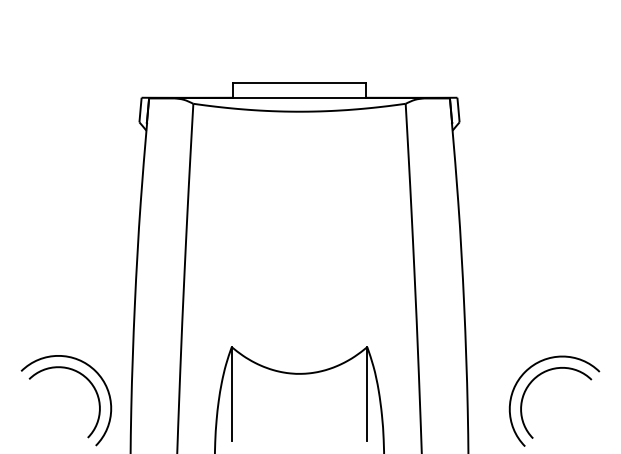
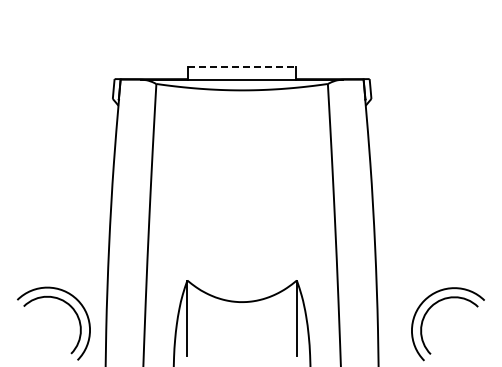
line: (299, 83) -> (242, 67), solid -> dashed

